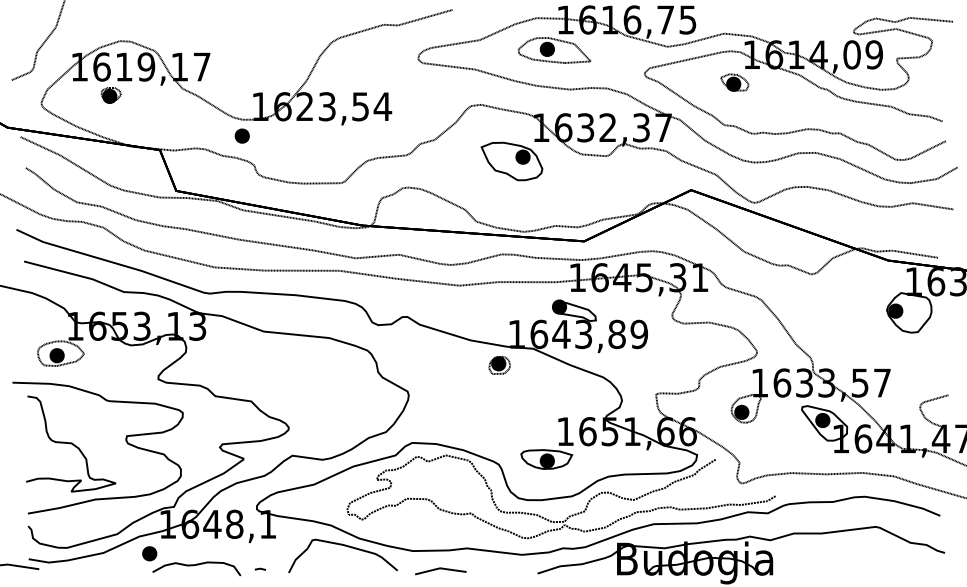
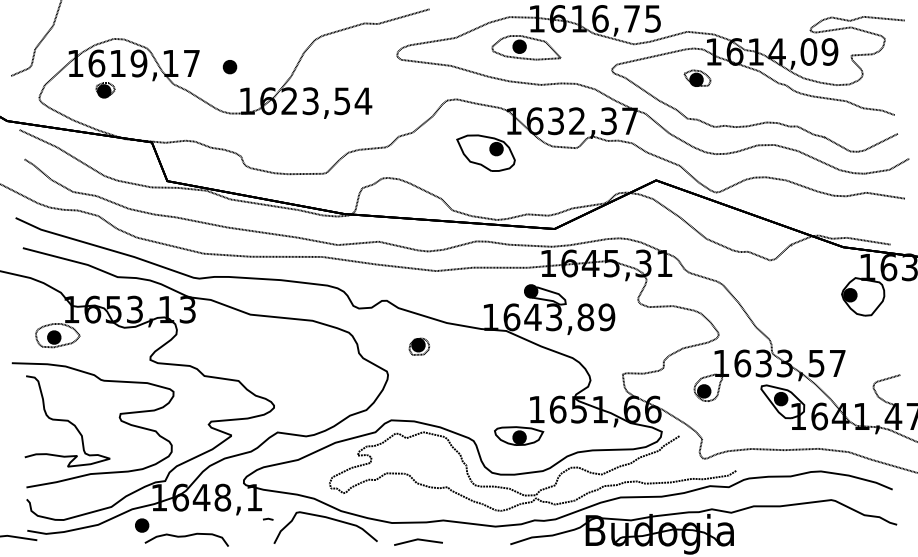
part: (241, 136) -> (229, 67), moved
part: (499, 365) -> (419, 346), moved
line: (260, 568) -> (268, 518), moved

